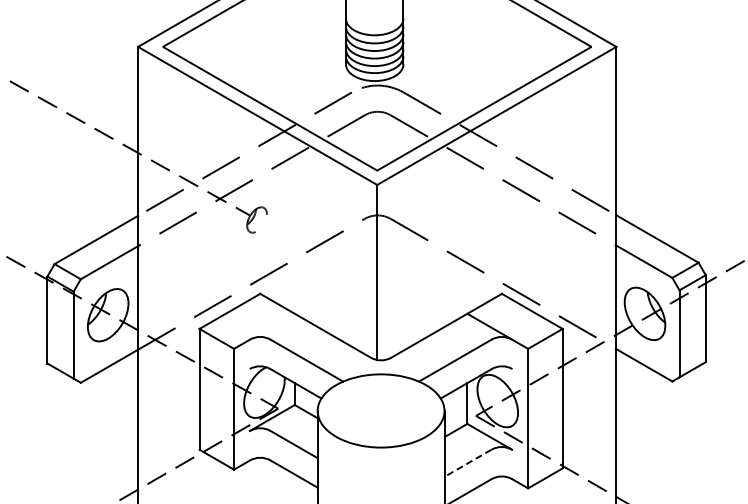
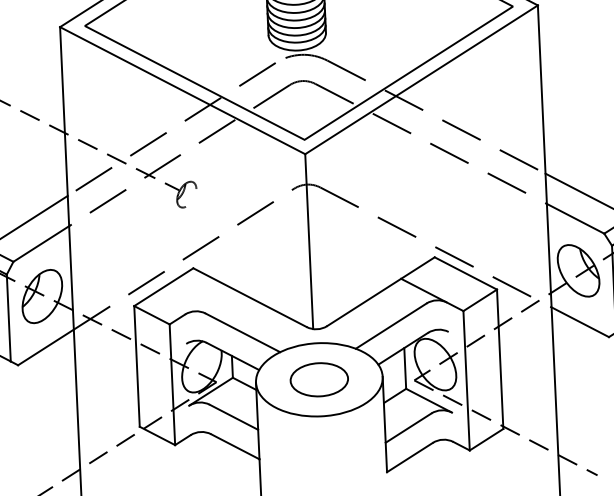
part: (380, 410) -> (318, 379), added
line: (467, 463) -> (408, 428), dashed -> solid

